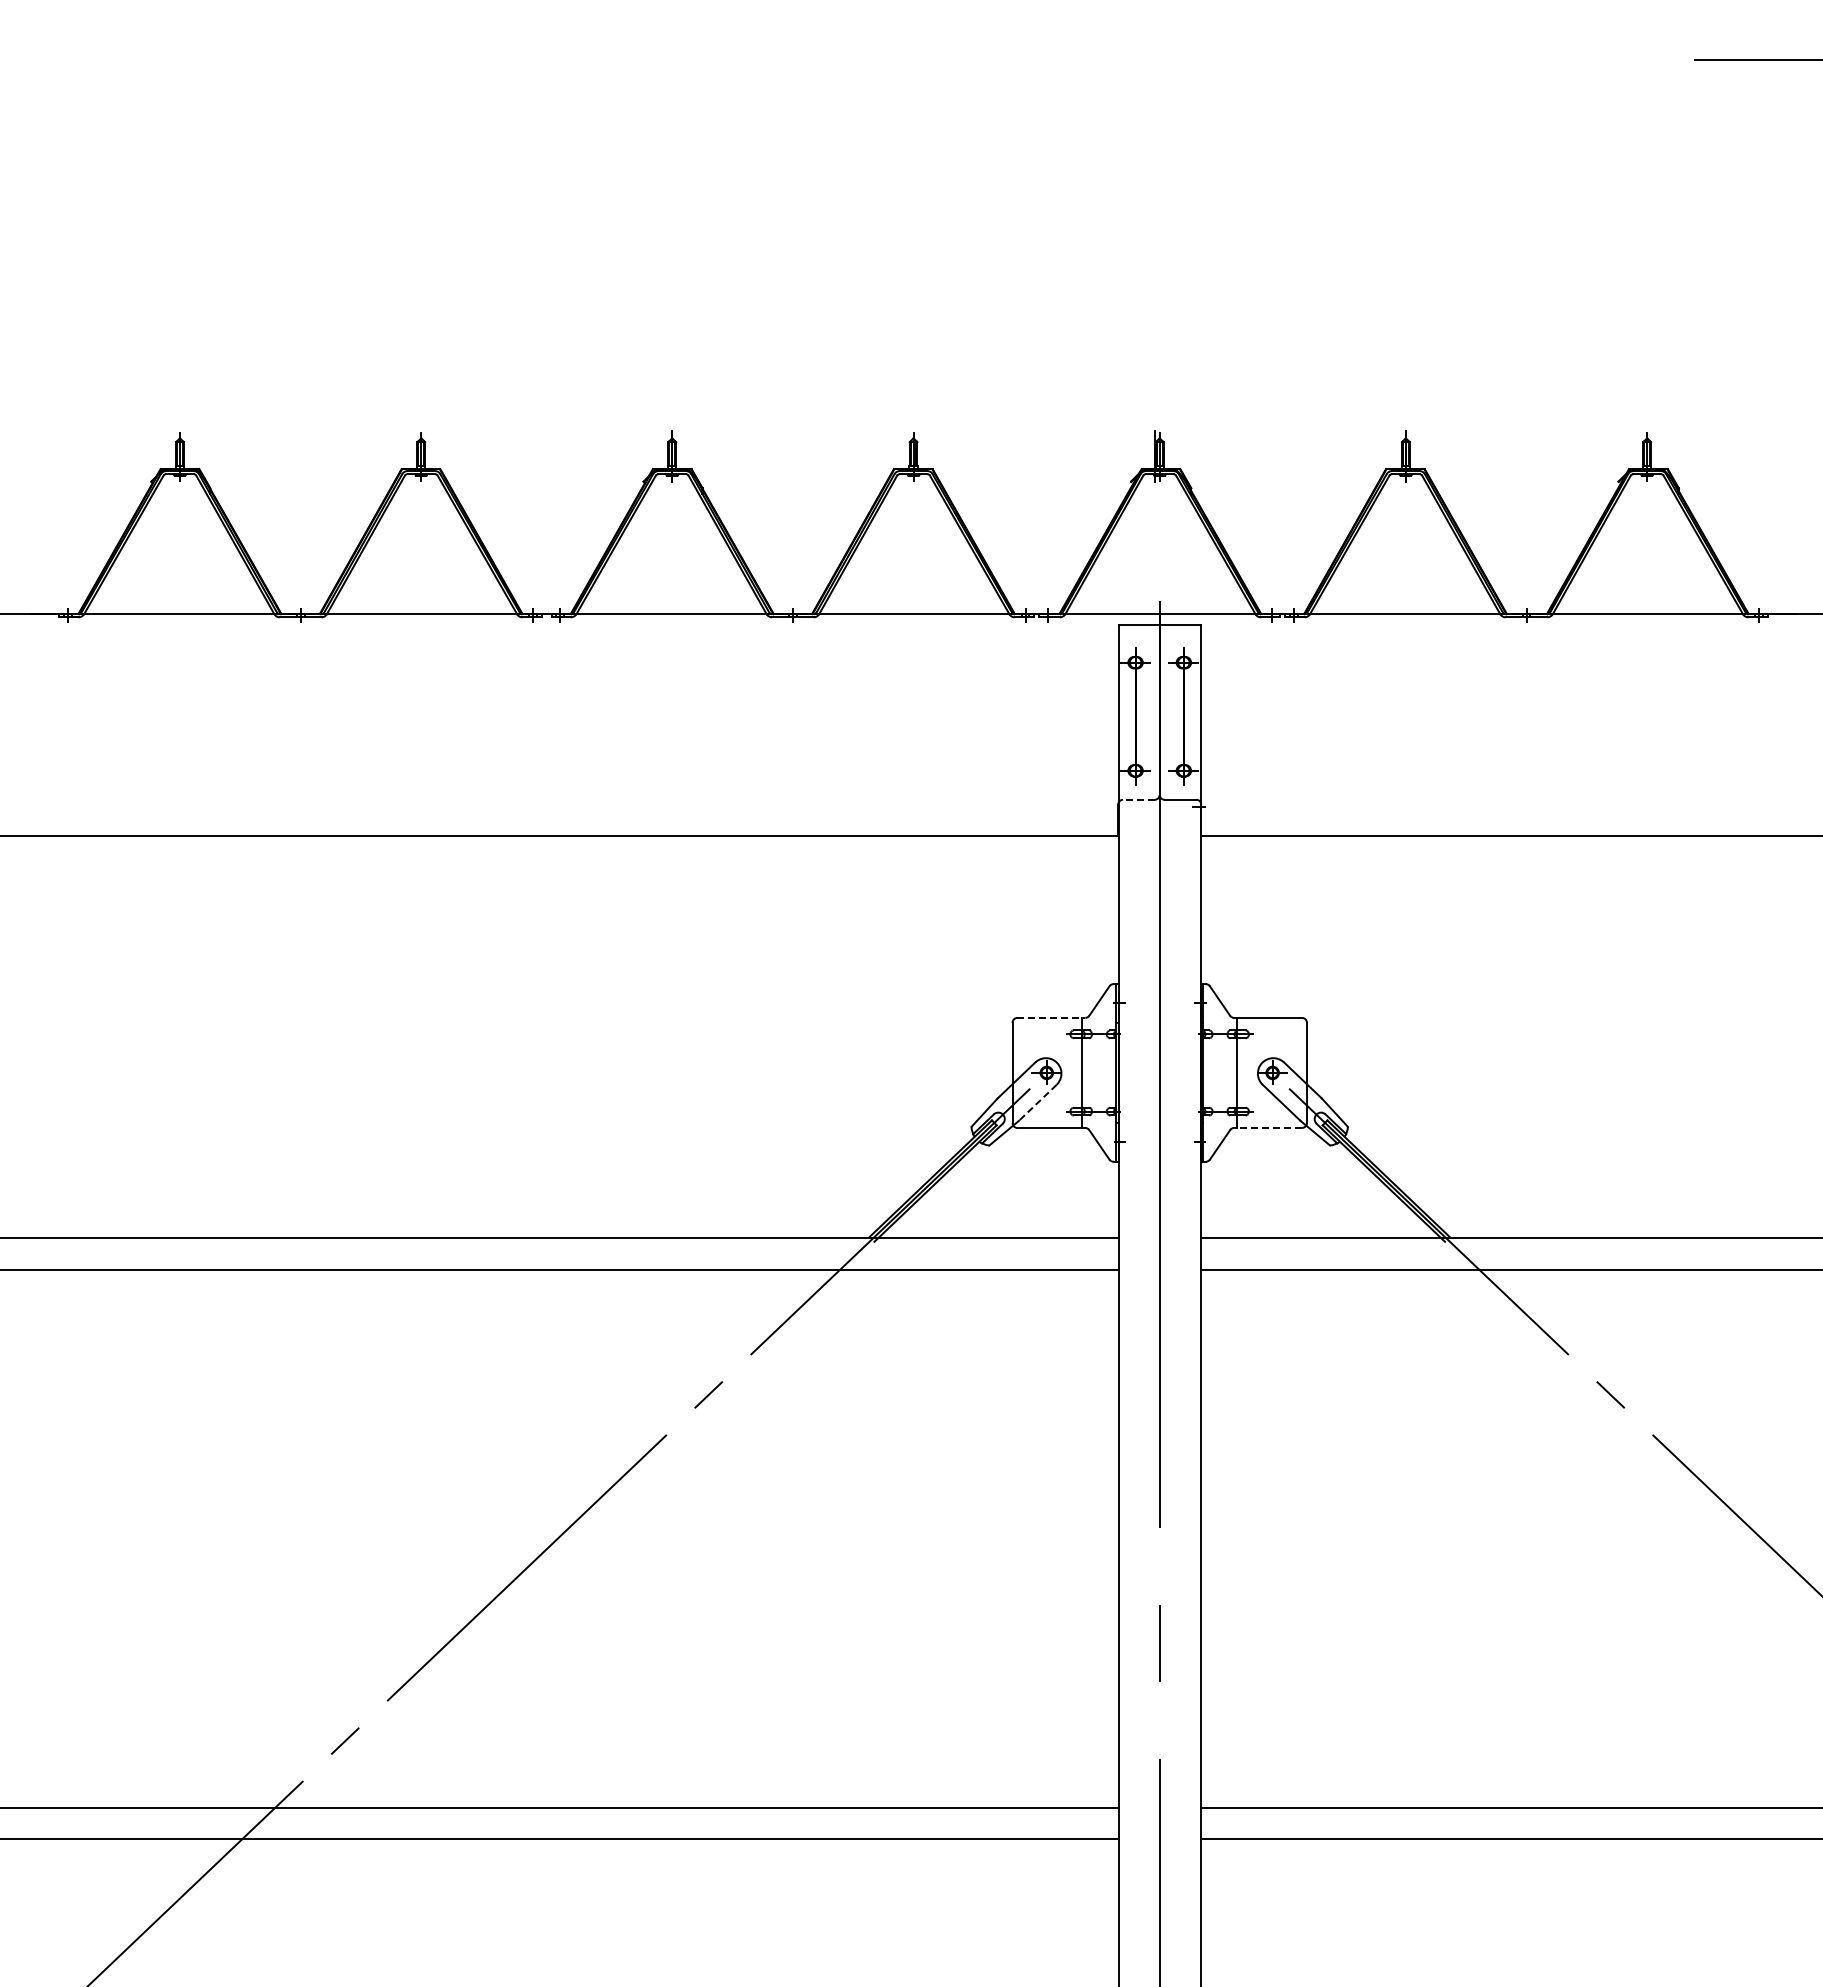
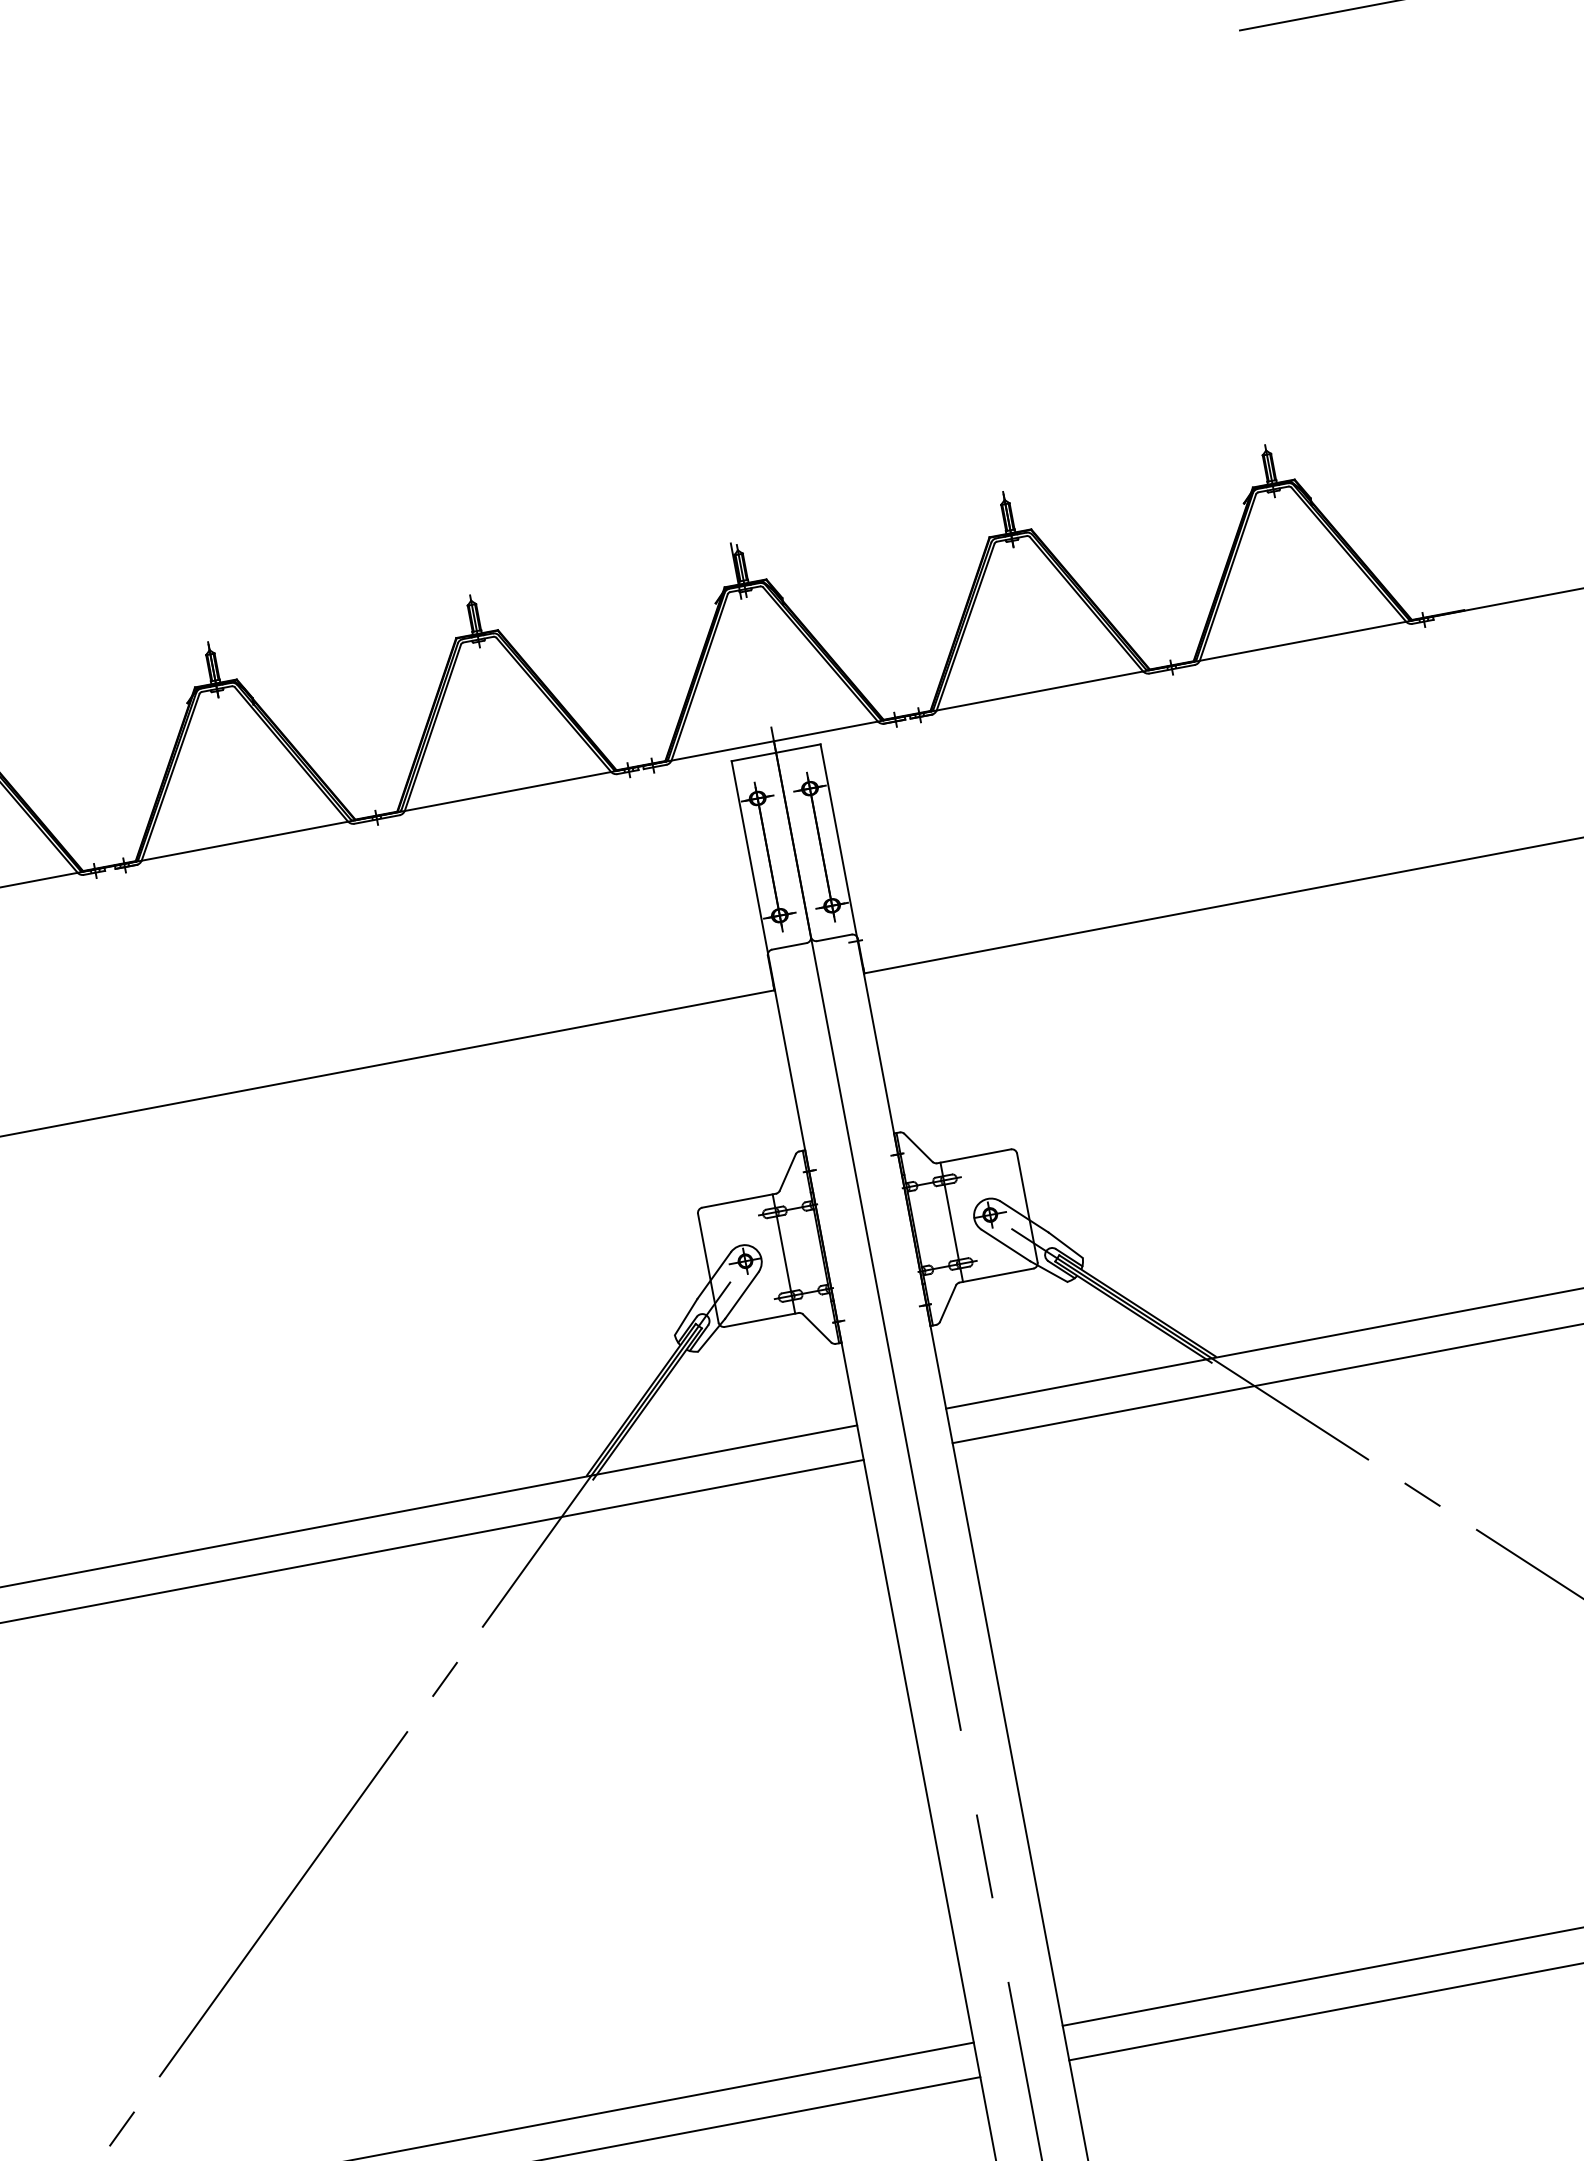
line: (1138, 799) -> (788, 946), dashed -> solid
line: (1051, 1017) -> (739, 1200), dashed -> solid
line: (1037, 1103) -> (741, 1296), dashed -> solid
line: (1268, 1127) -> (996, 1275), dashed -> solid

